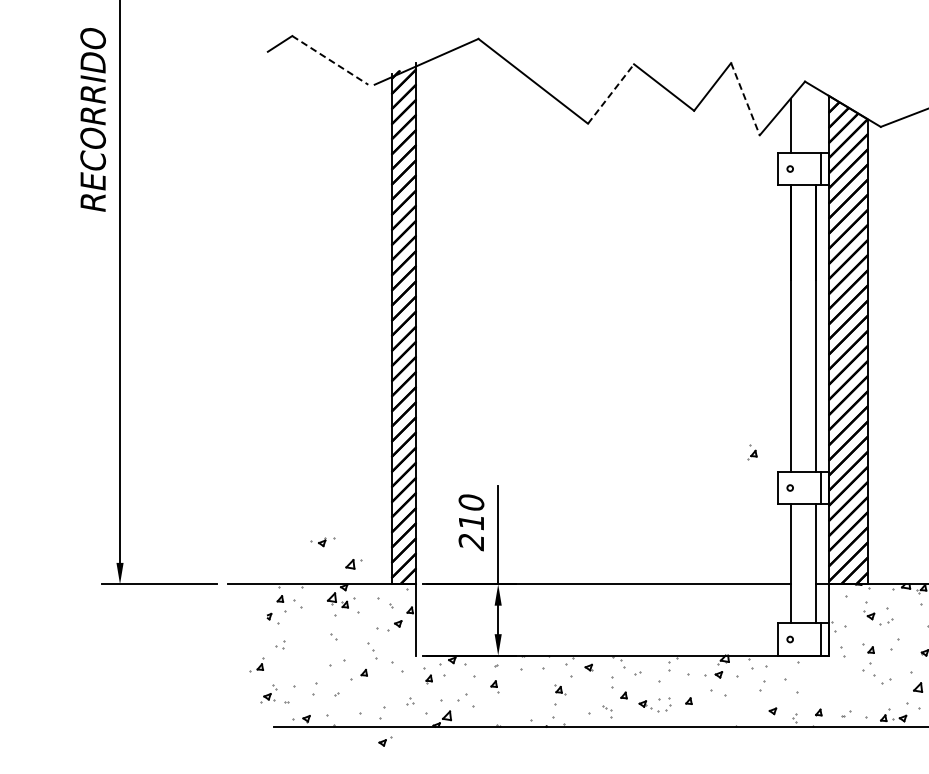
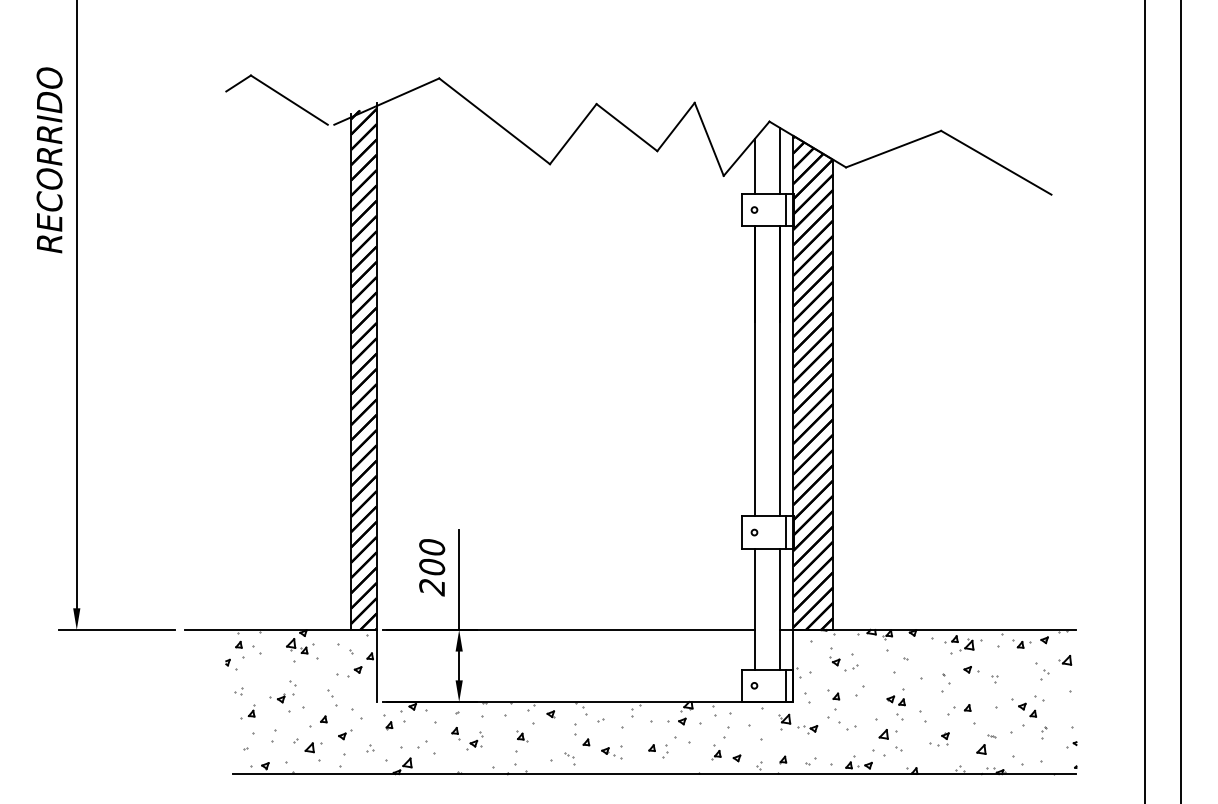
line: (330, 60) -> (289, 100), dashed -> solid
line: (611, 93) -> (573, 133), dashed -> solid
line: (745, 99) -> (709, 139), dashed -> solid
line: (815, 120) -> (780, 160), added
part: (752, 452) -> (716, 752), moved
text: (471, 521) -> (432, 566), 210 -> 200
part: (322, 542) -> (281, 698), moved
part: (354, 564) -> (313, 747), moved
part: (256, 664) -> (247, 711), moved
part: (833, 676) -> (798, 723), added
part: (268, 693) -> (474, 740), moved
part: (668, 704) -> (665, 751), moved
part: (385, 741) -> (345, 734), moved

